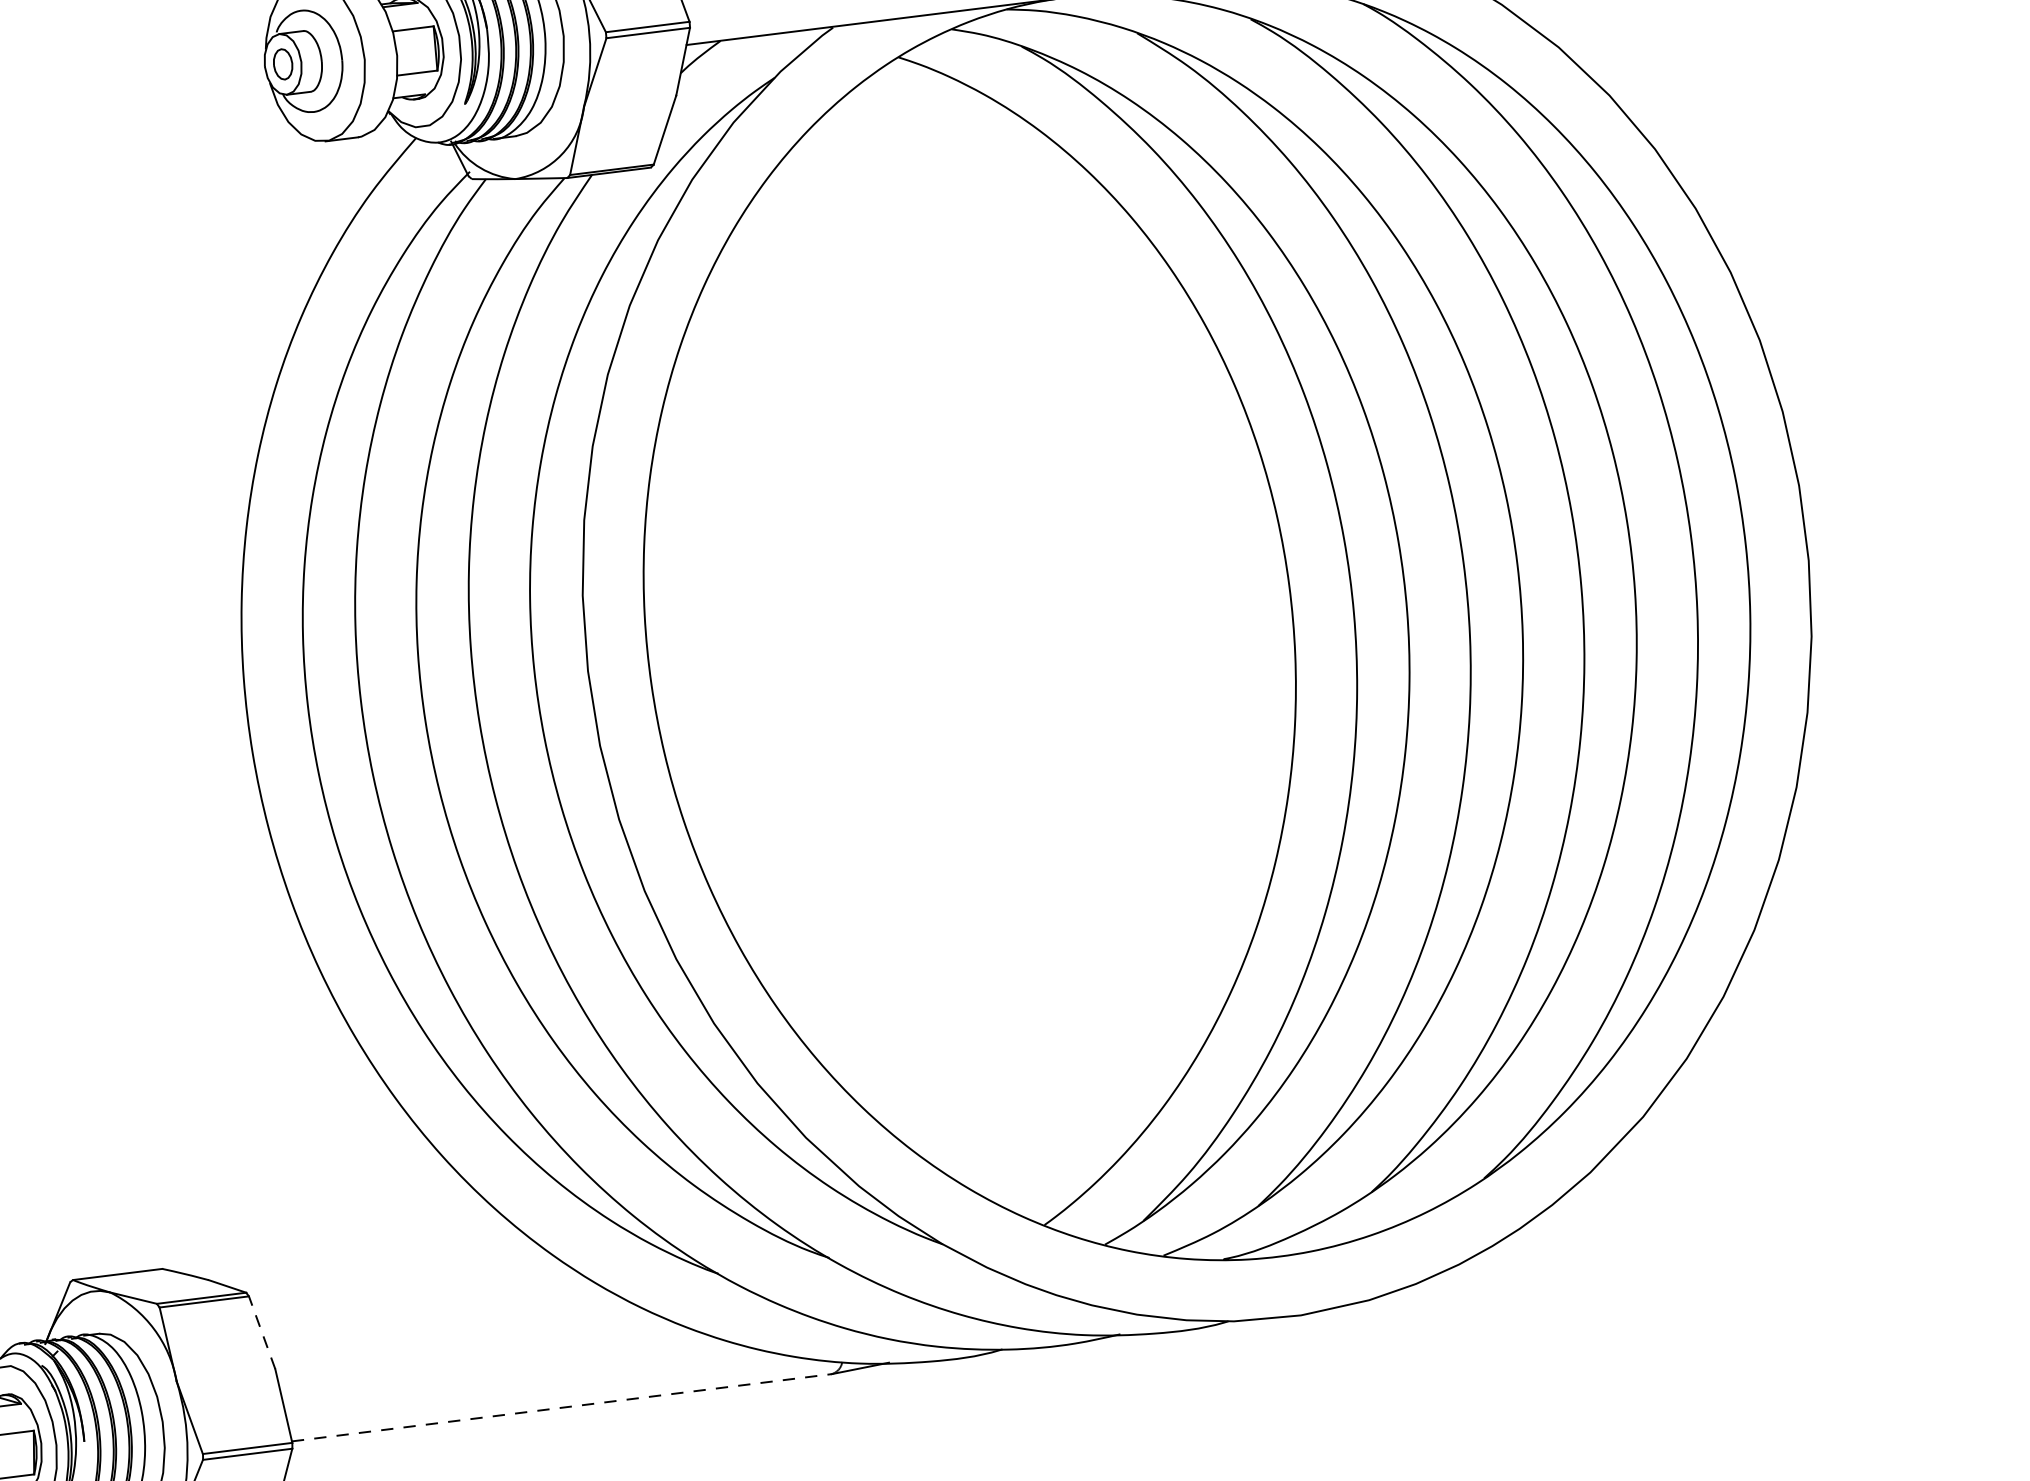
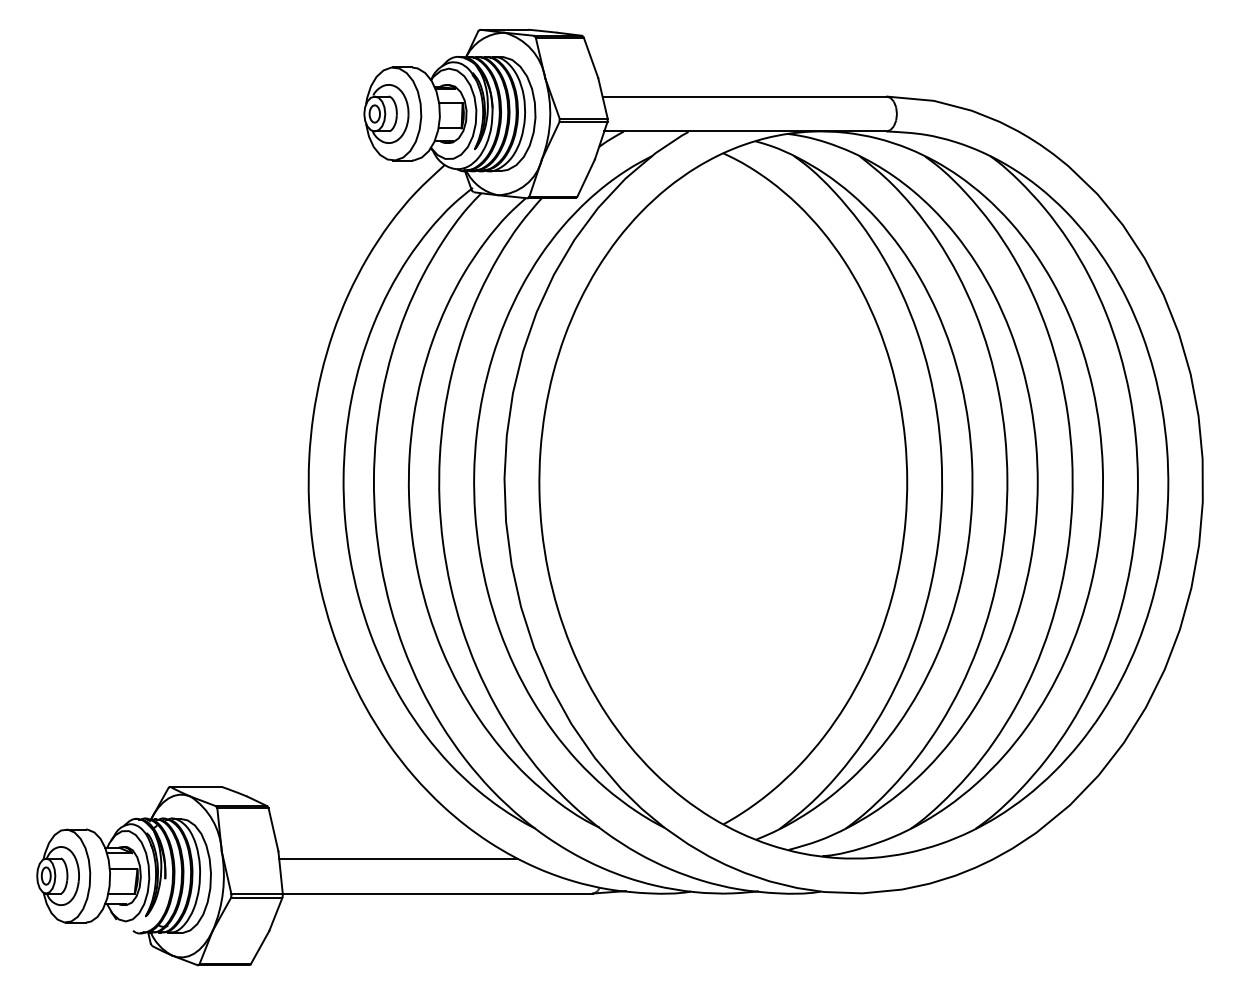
line: (261, 1331) -> (273, 829), dashed -> solid
line: (485, 1355) -> (398, 858), added
line: (563, 1407) -> (438, 893), dashed -> solid

